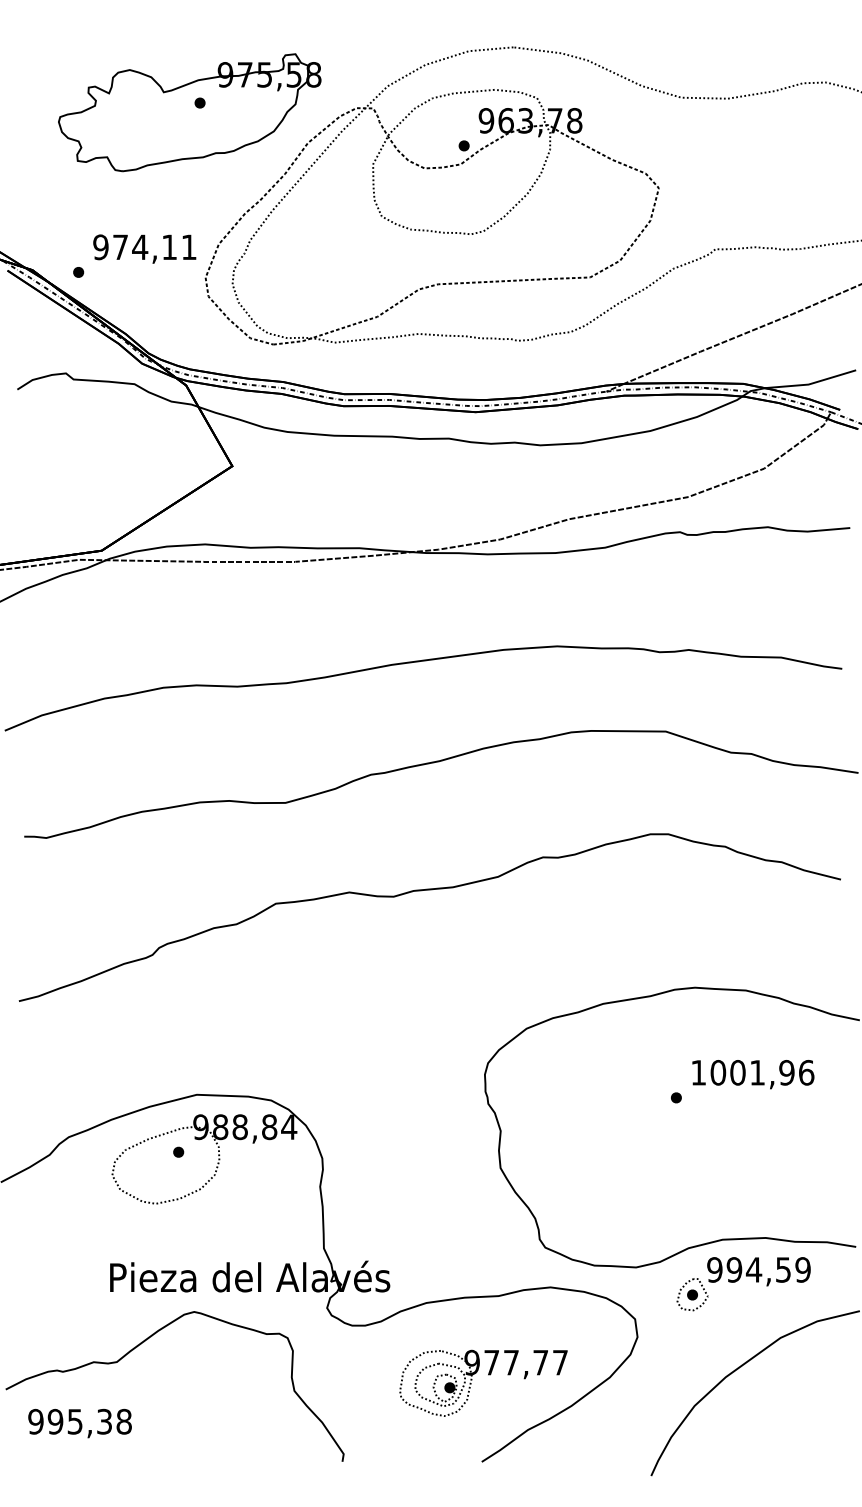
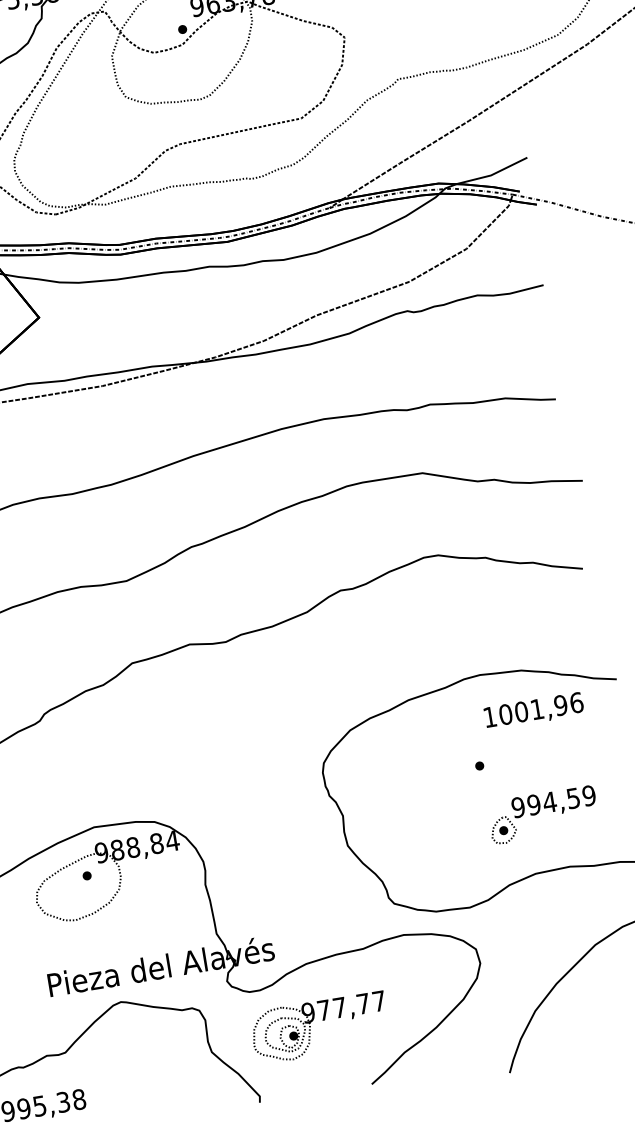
text: (753, 1074) -> (534, 711), moved
part: (739, 1279) -> (539, 811), moved
part: (488, 1375) -> (323, 1021), moved

